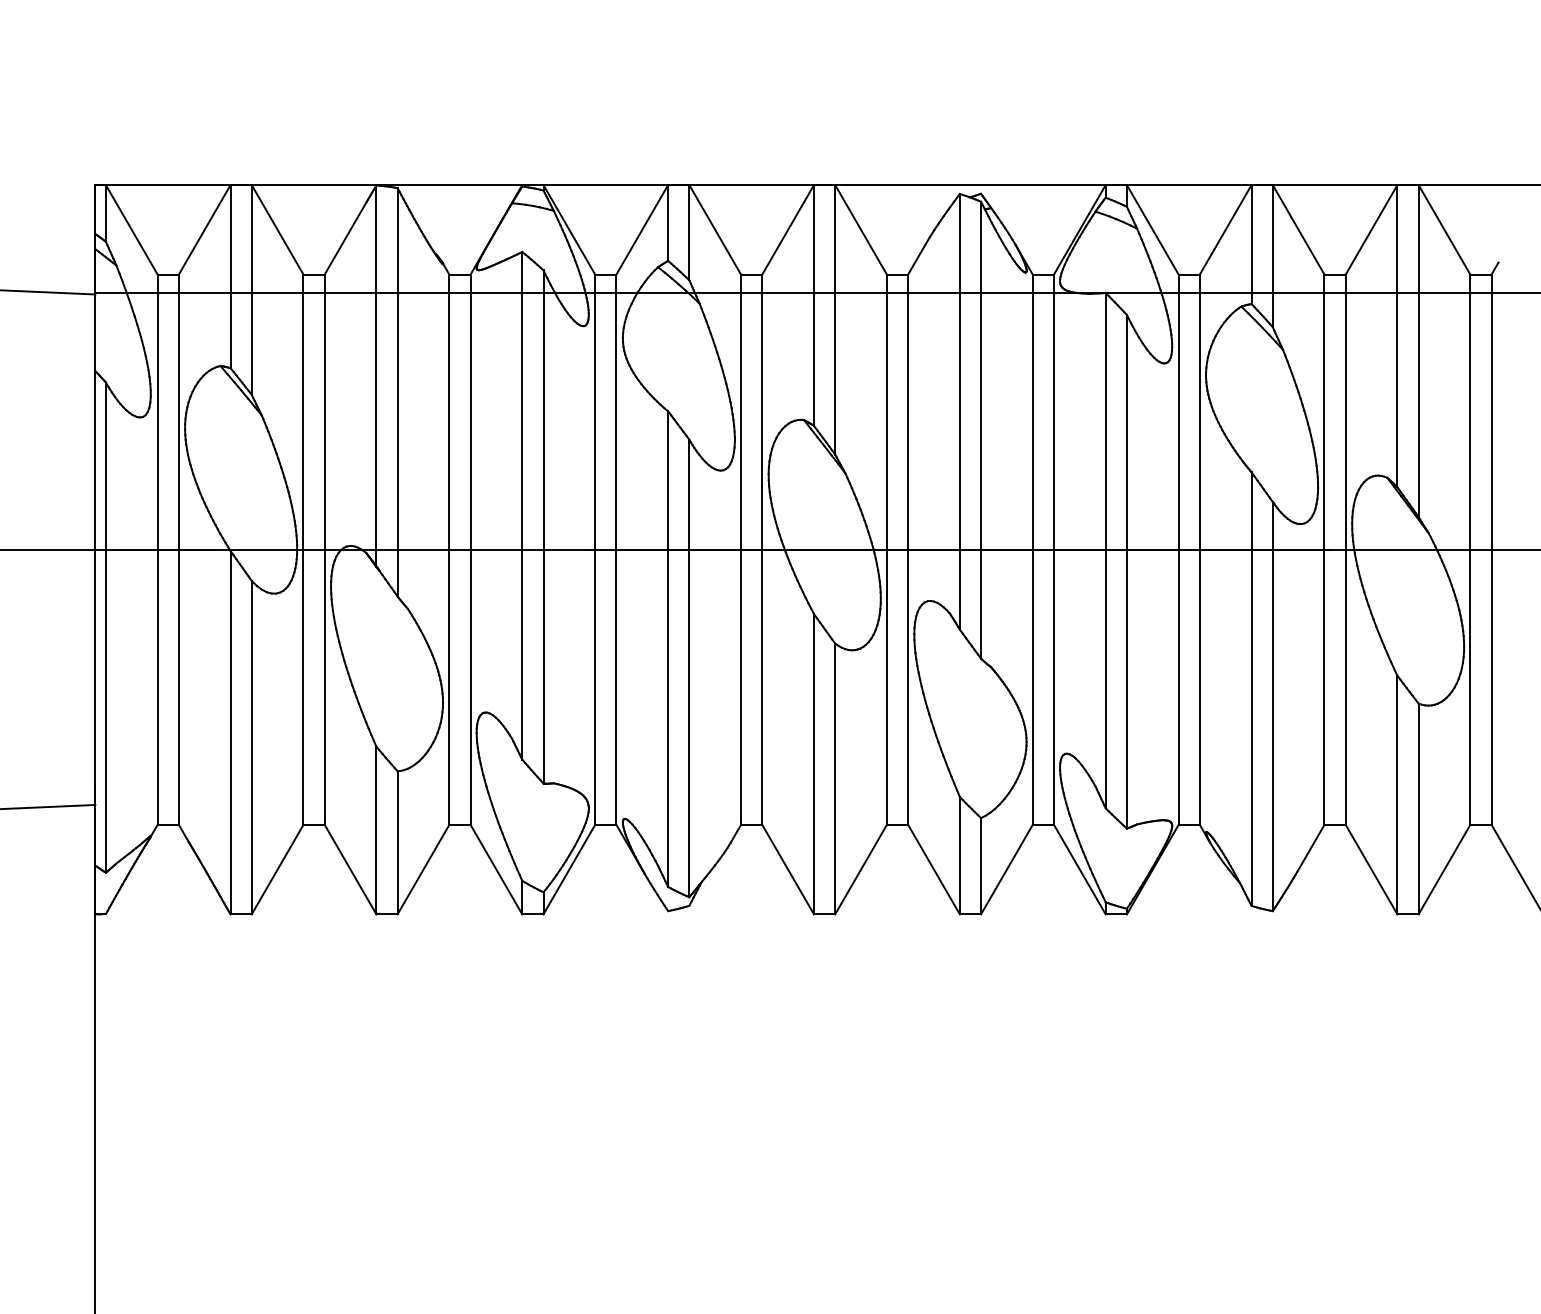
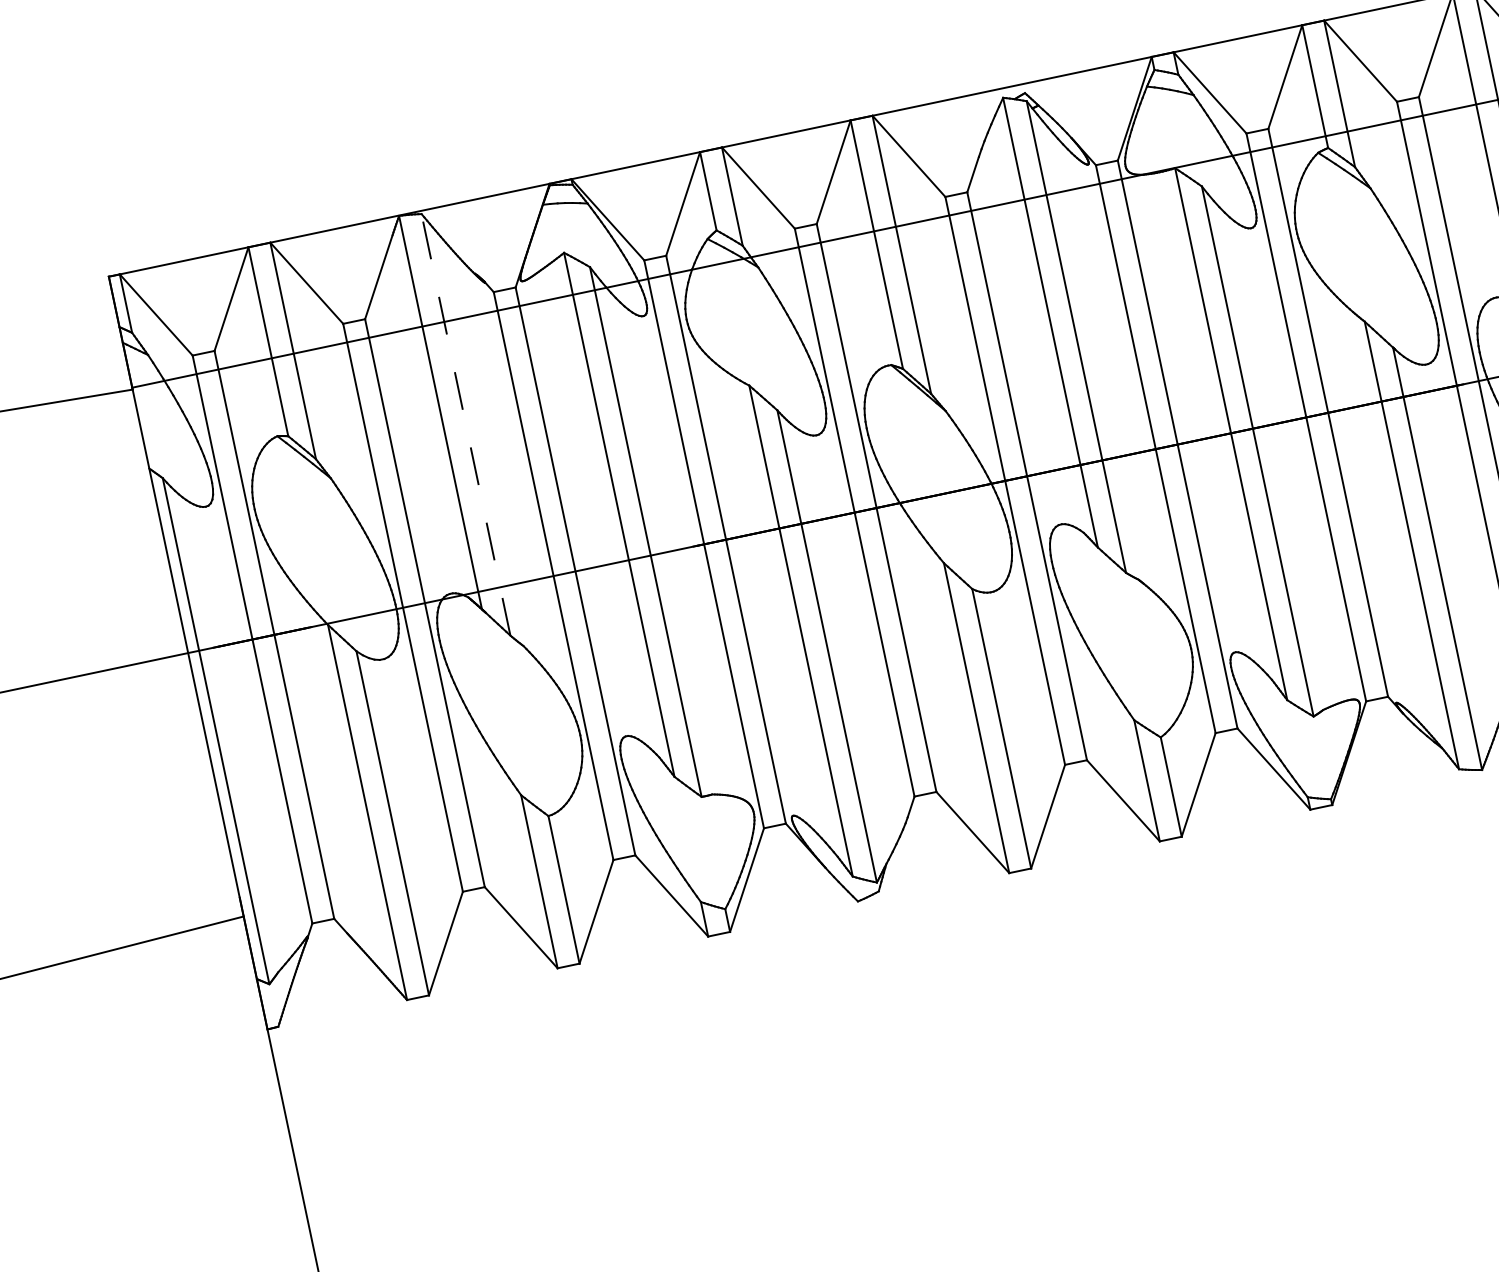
line: (397, 391) -> (465, 424), solid -> dashed

